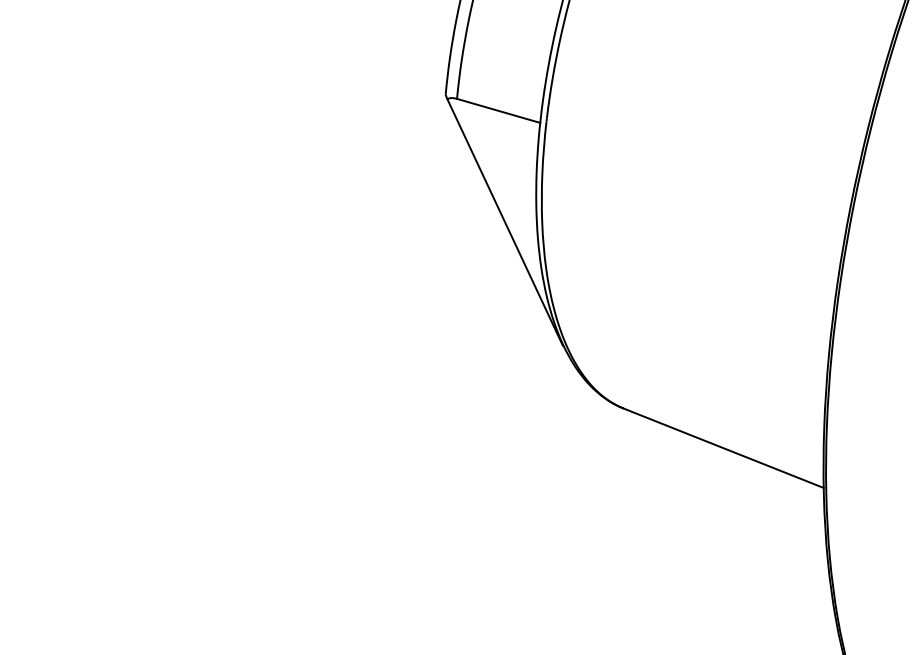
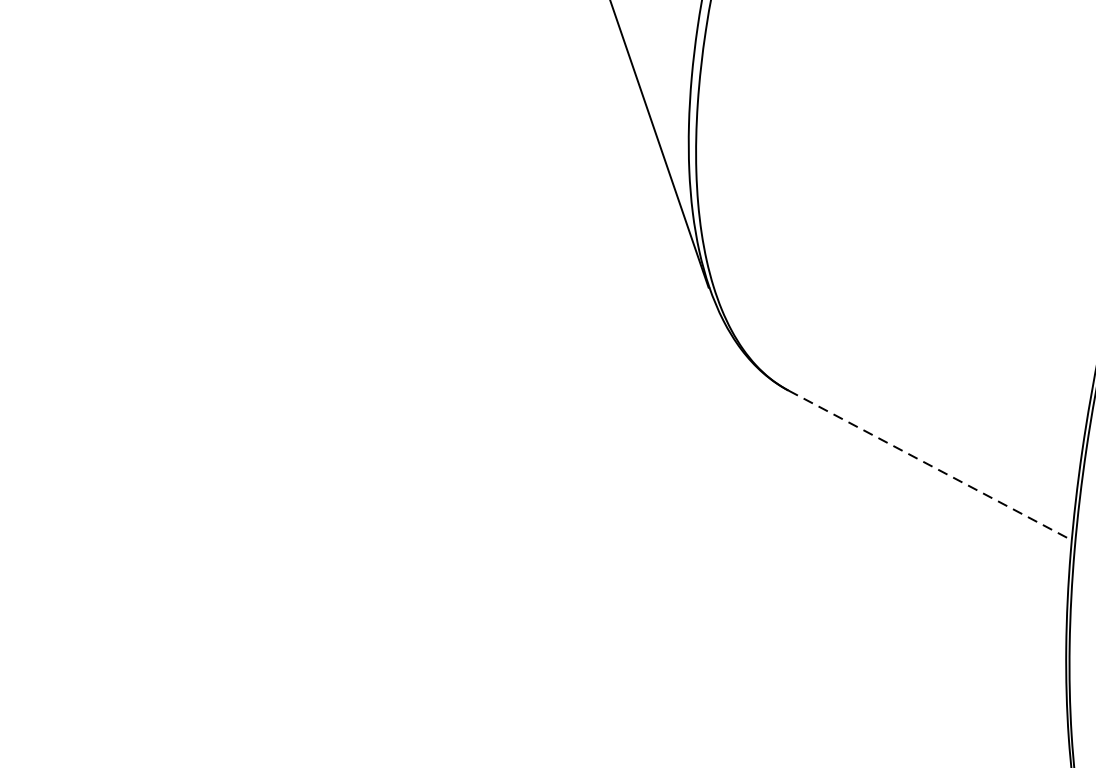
line: (723, 448) -> (929, 465), solid -> dashed

